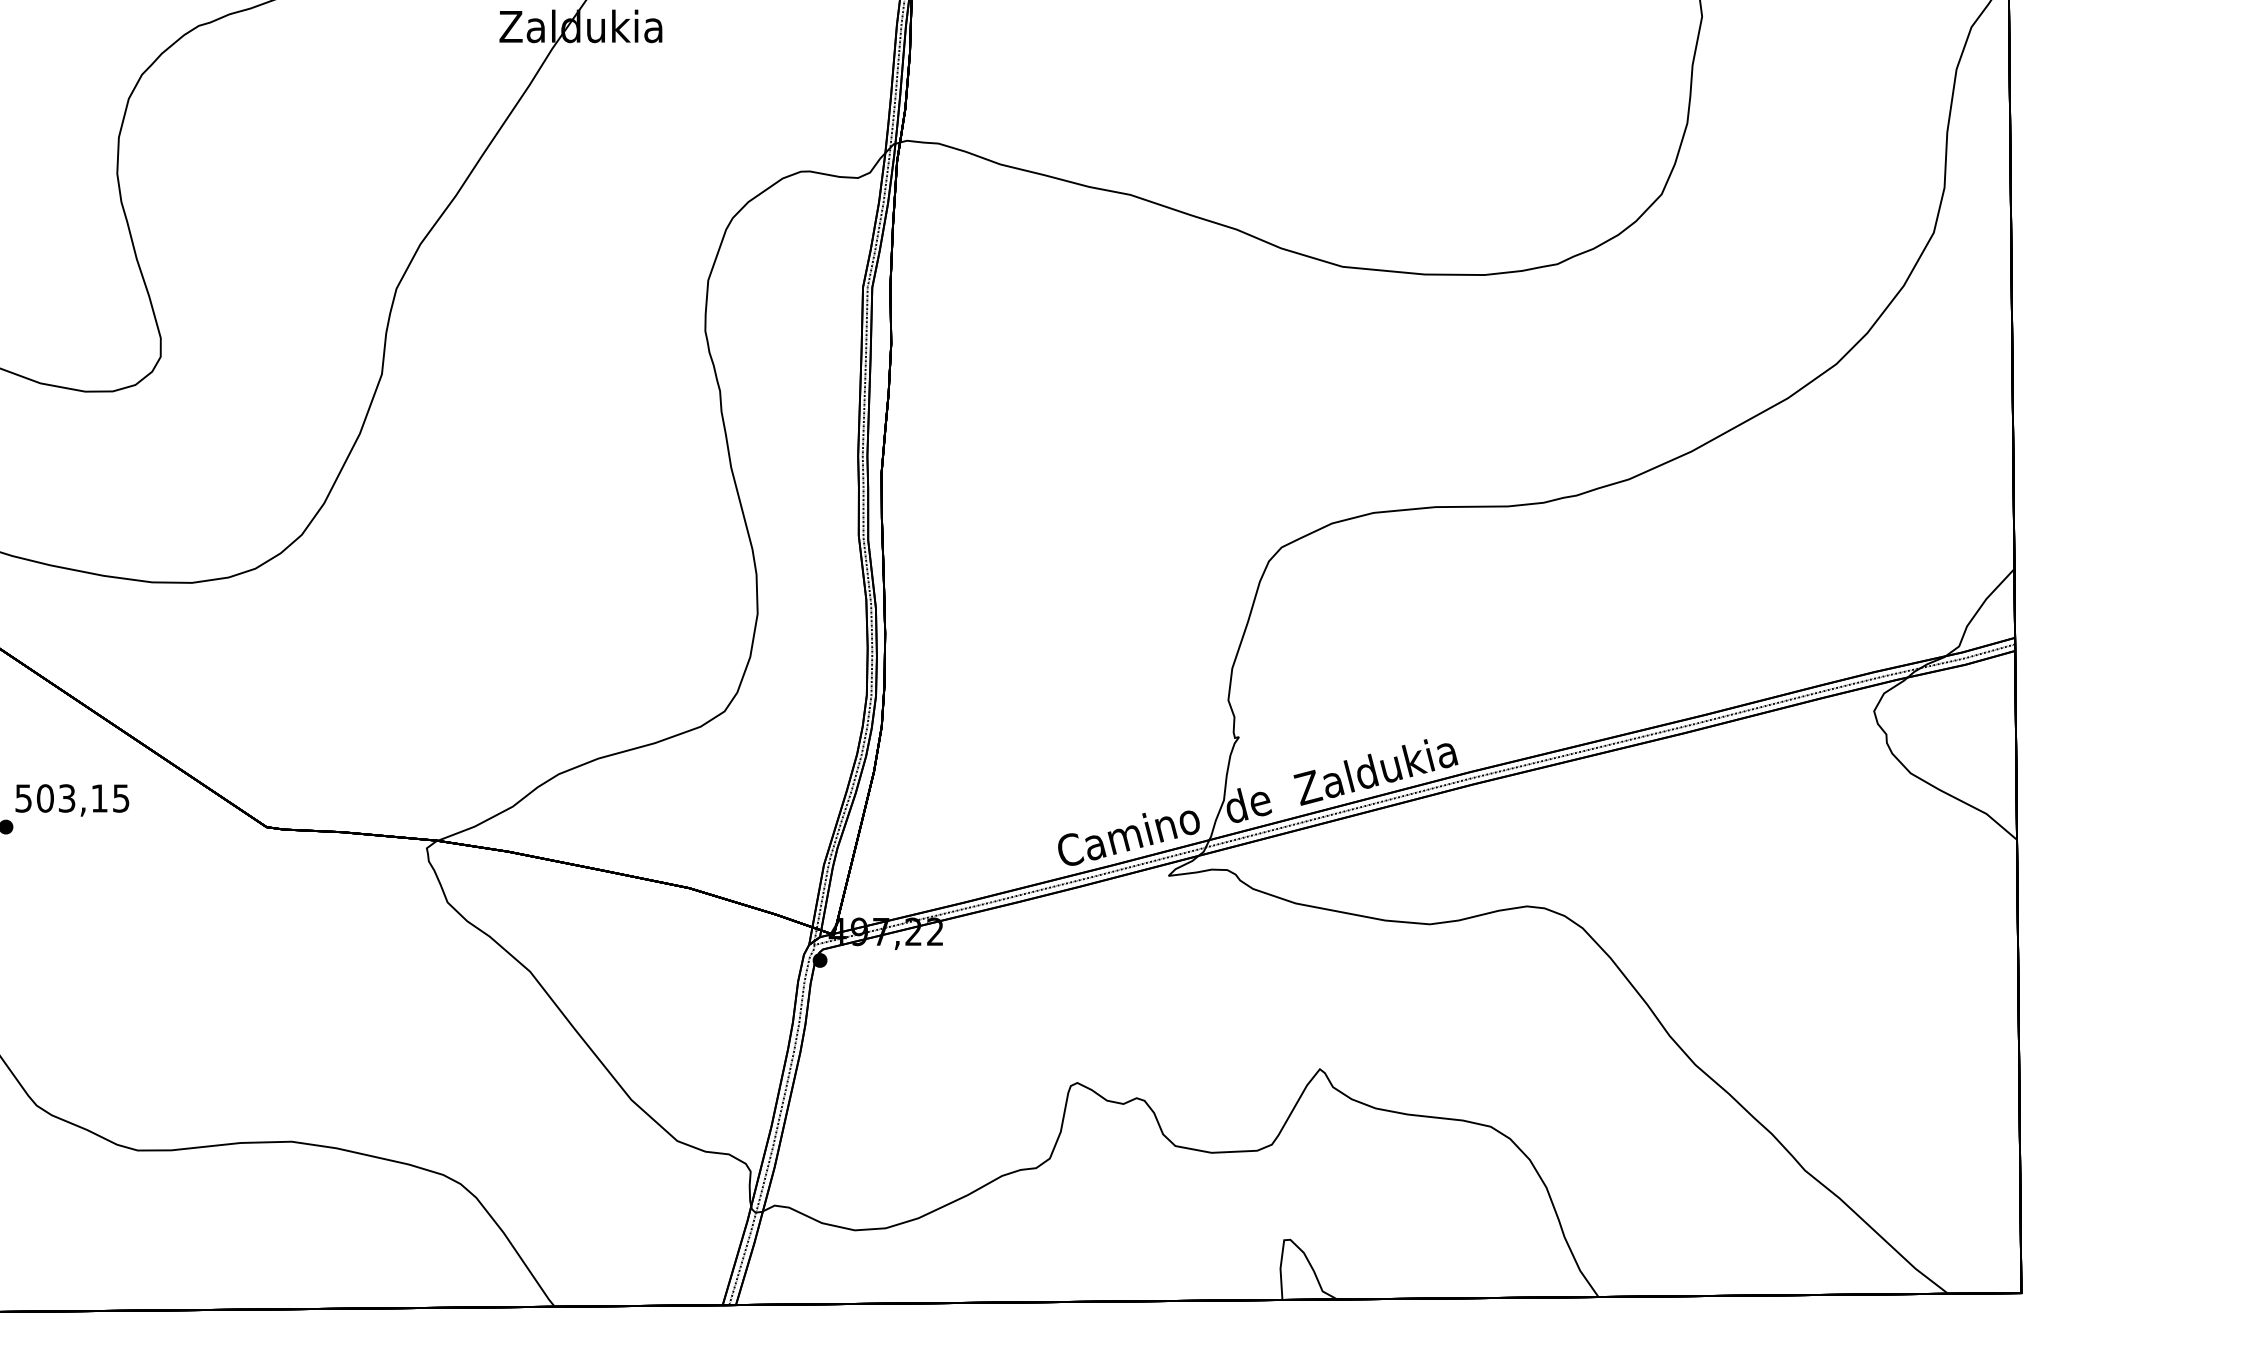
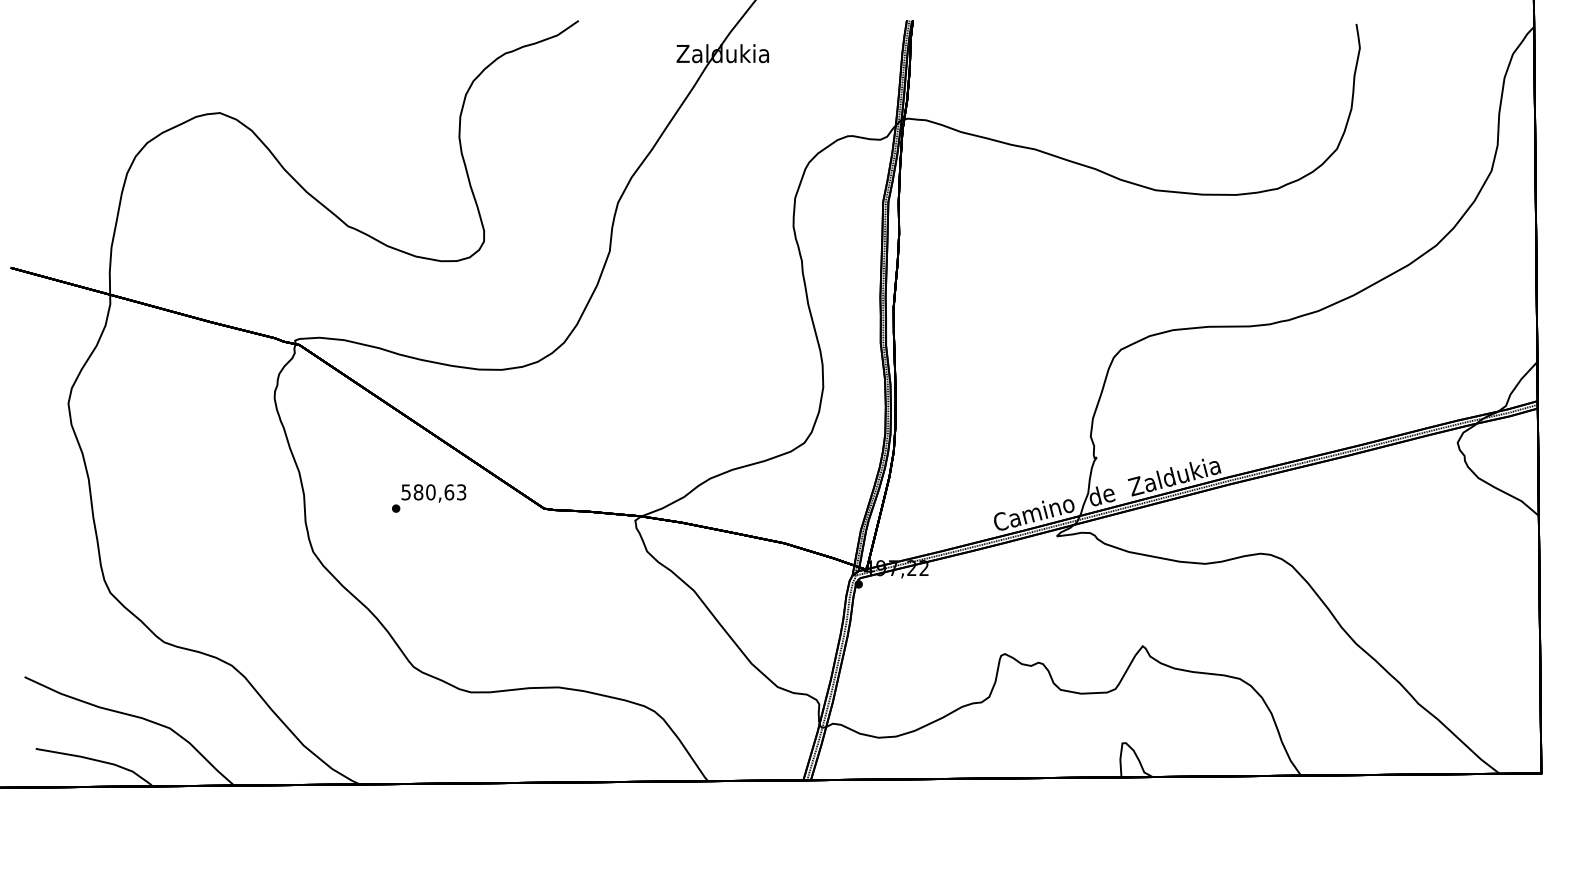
text: (82, 798) -> (439, 492), 503,15 -> 580,63

